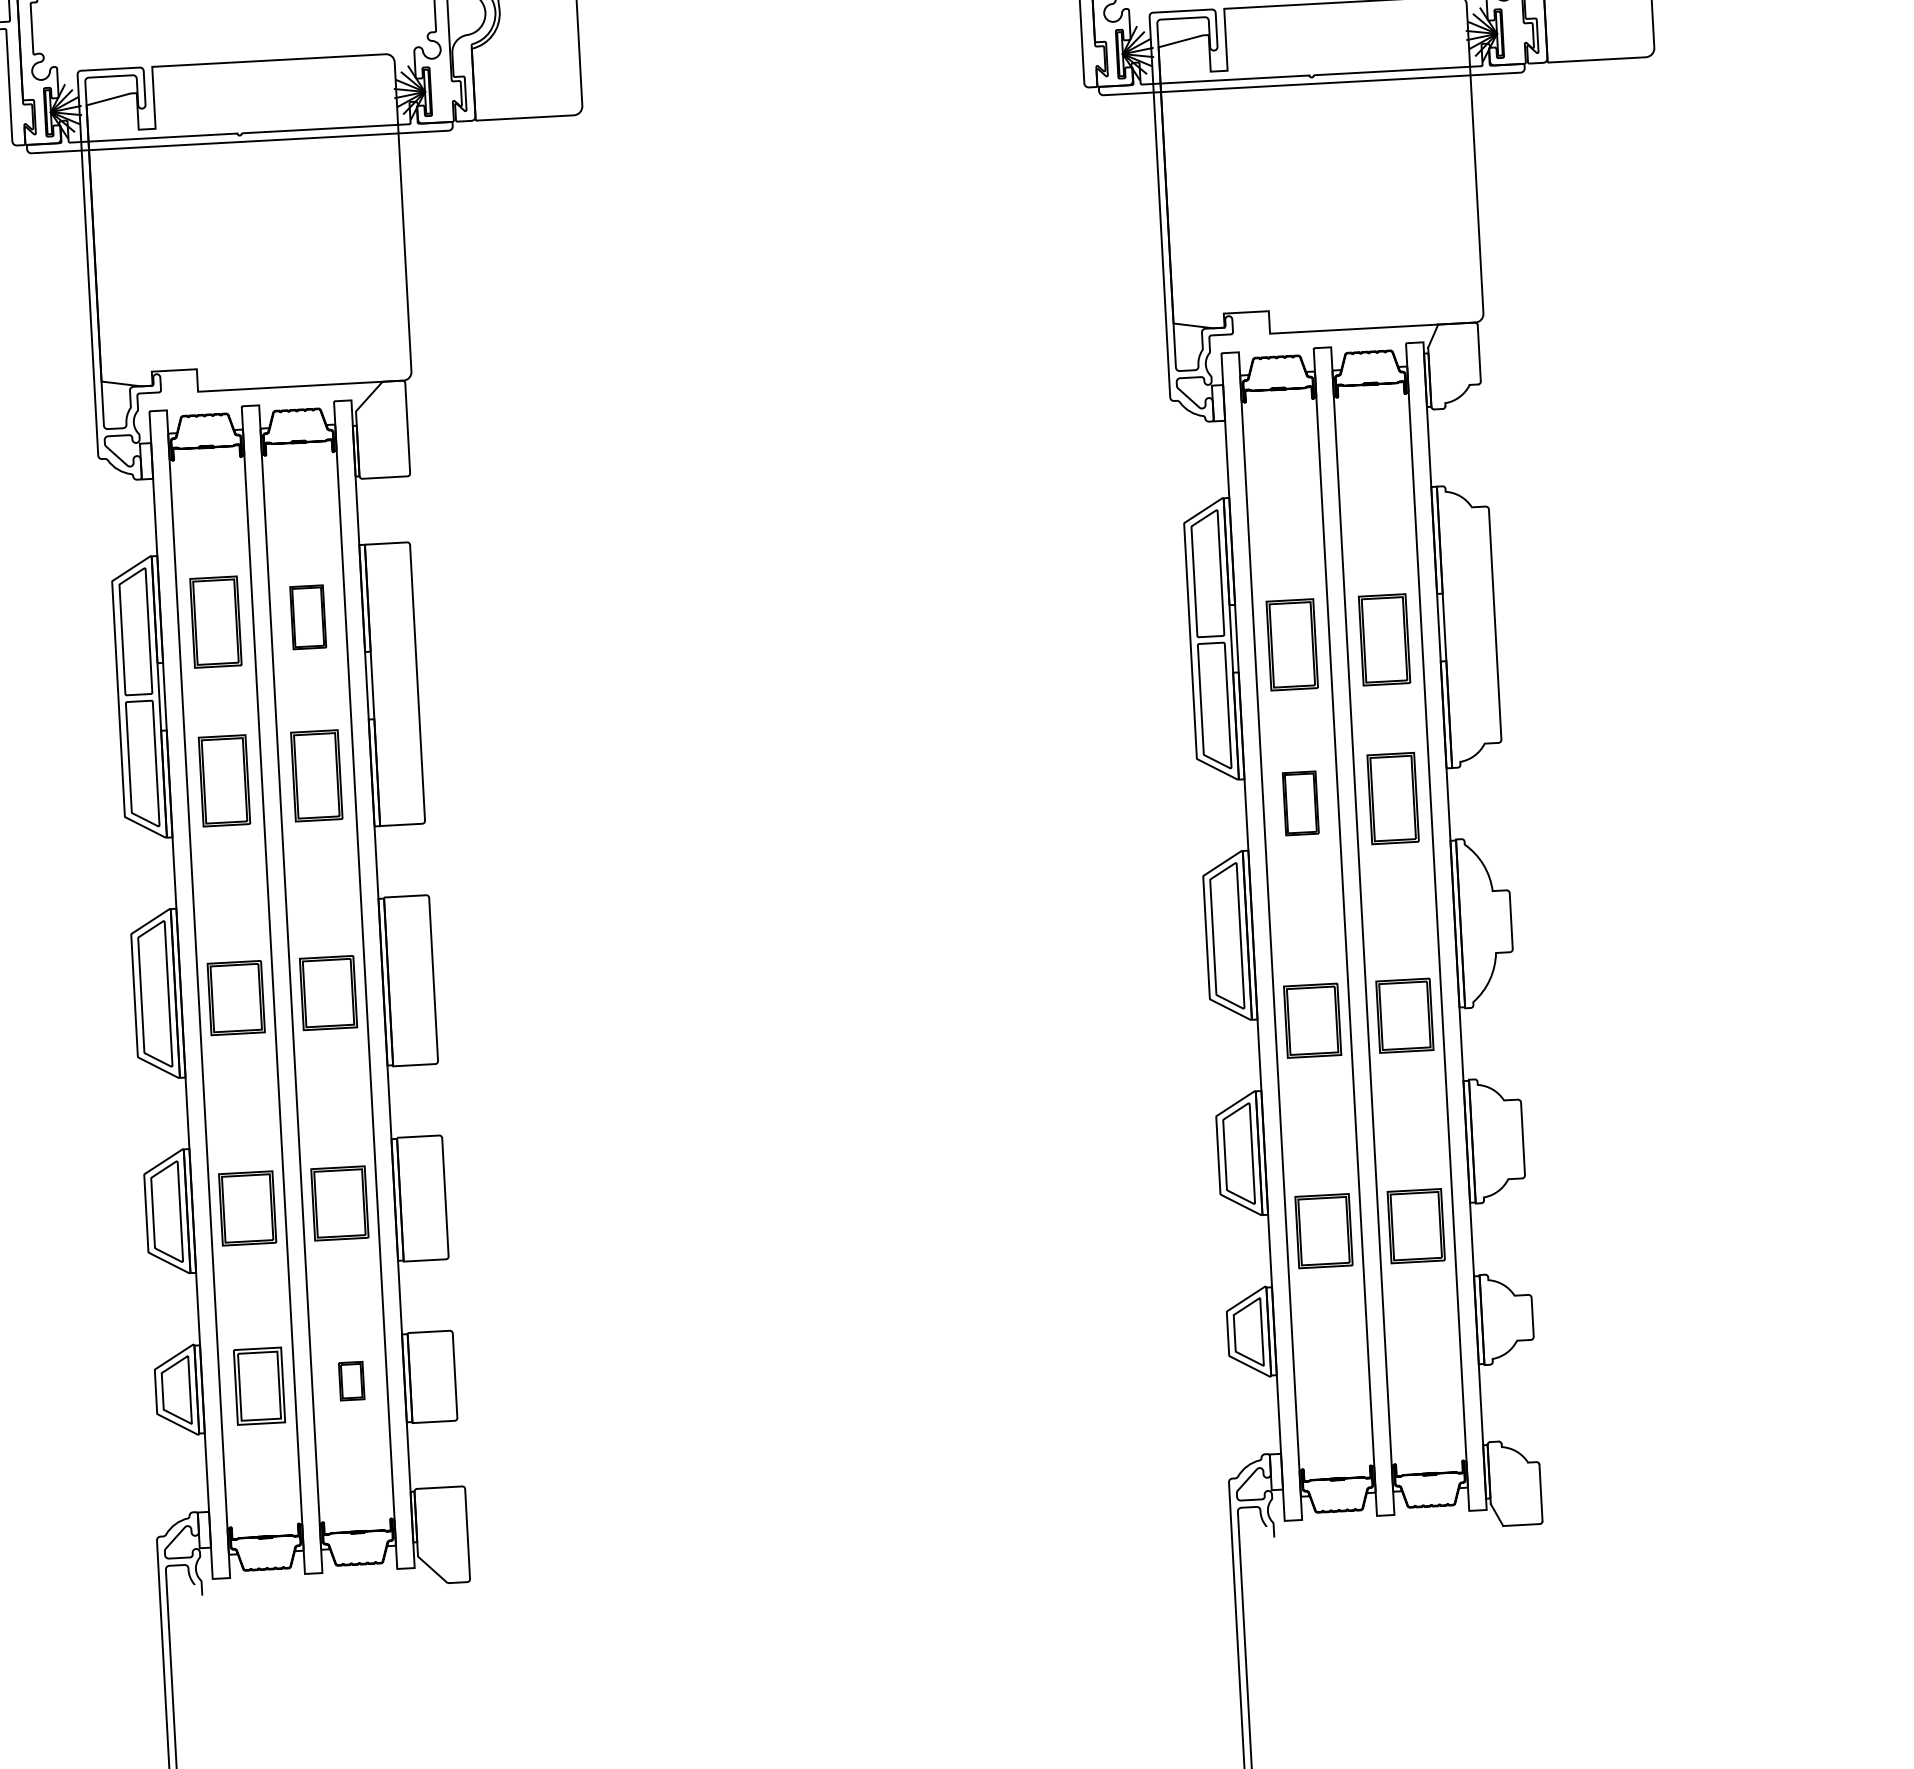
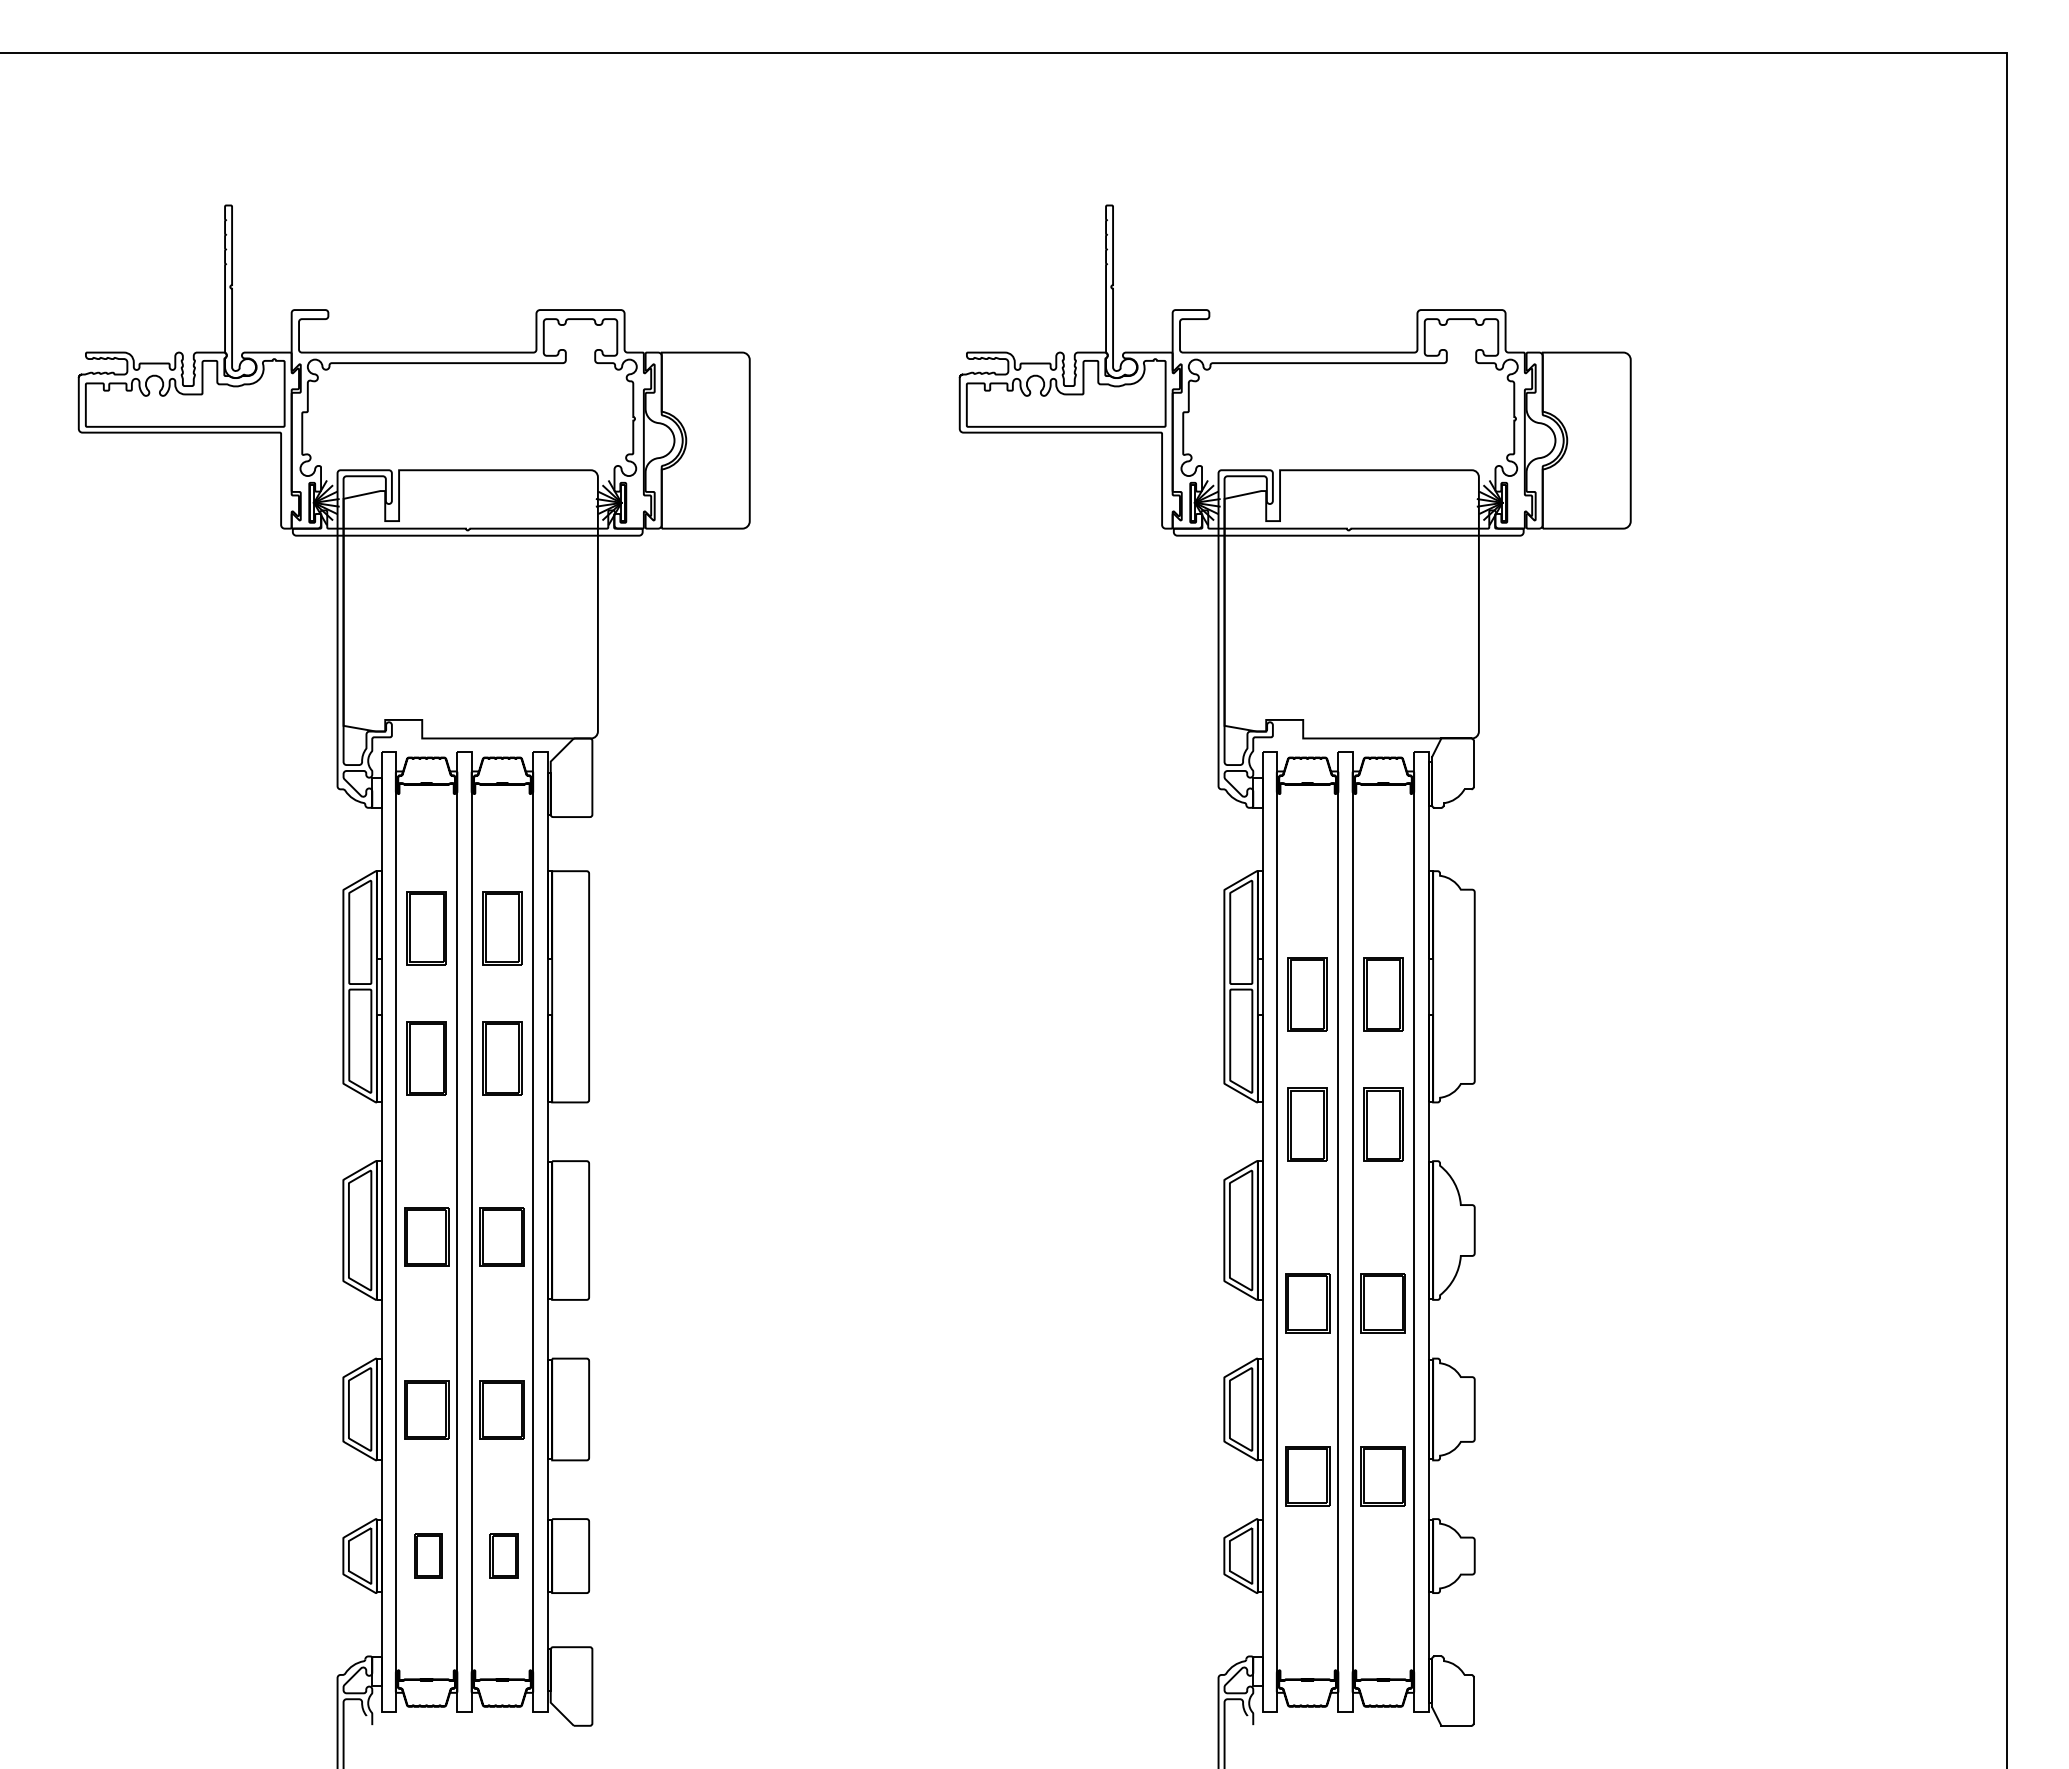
part: (308, 617) -> (502, 928), size x1.43
part: (1300, 803) -> (1307, 1124), size x1.43
part: (350, 1380) -> (503, 1555), size x1.43
part: (259, 1385) -> (428, 1555), size x0.71

